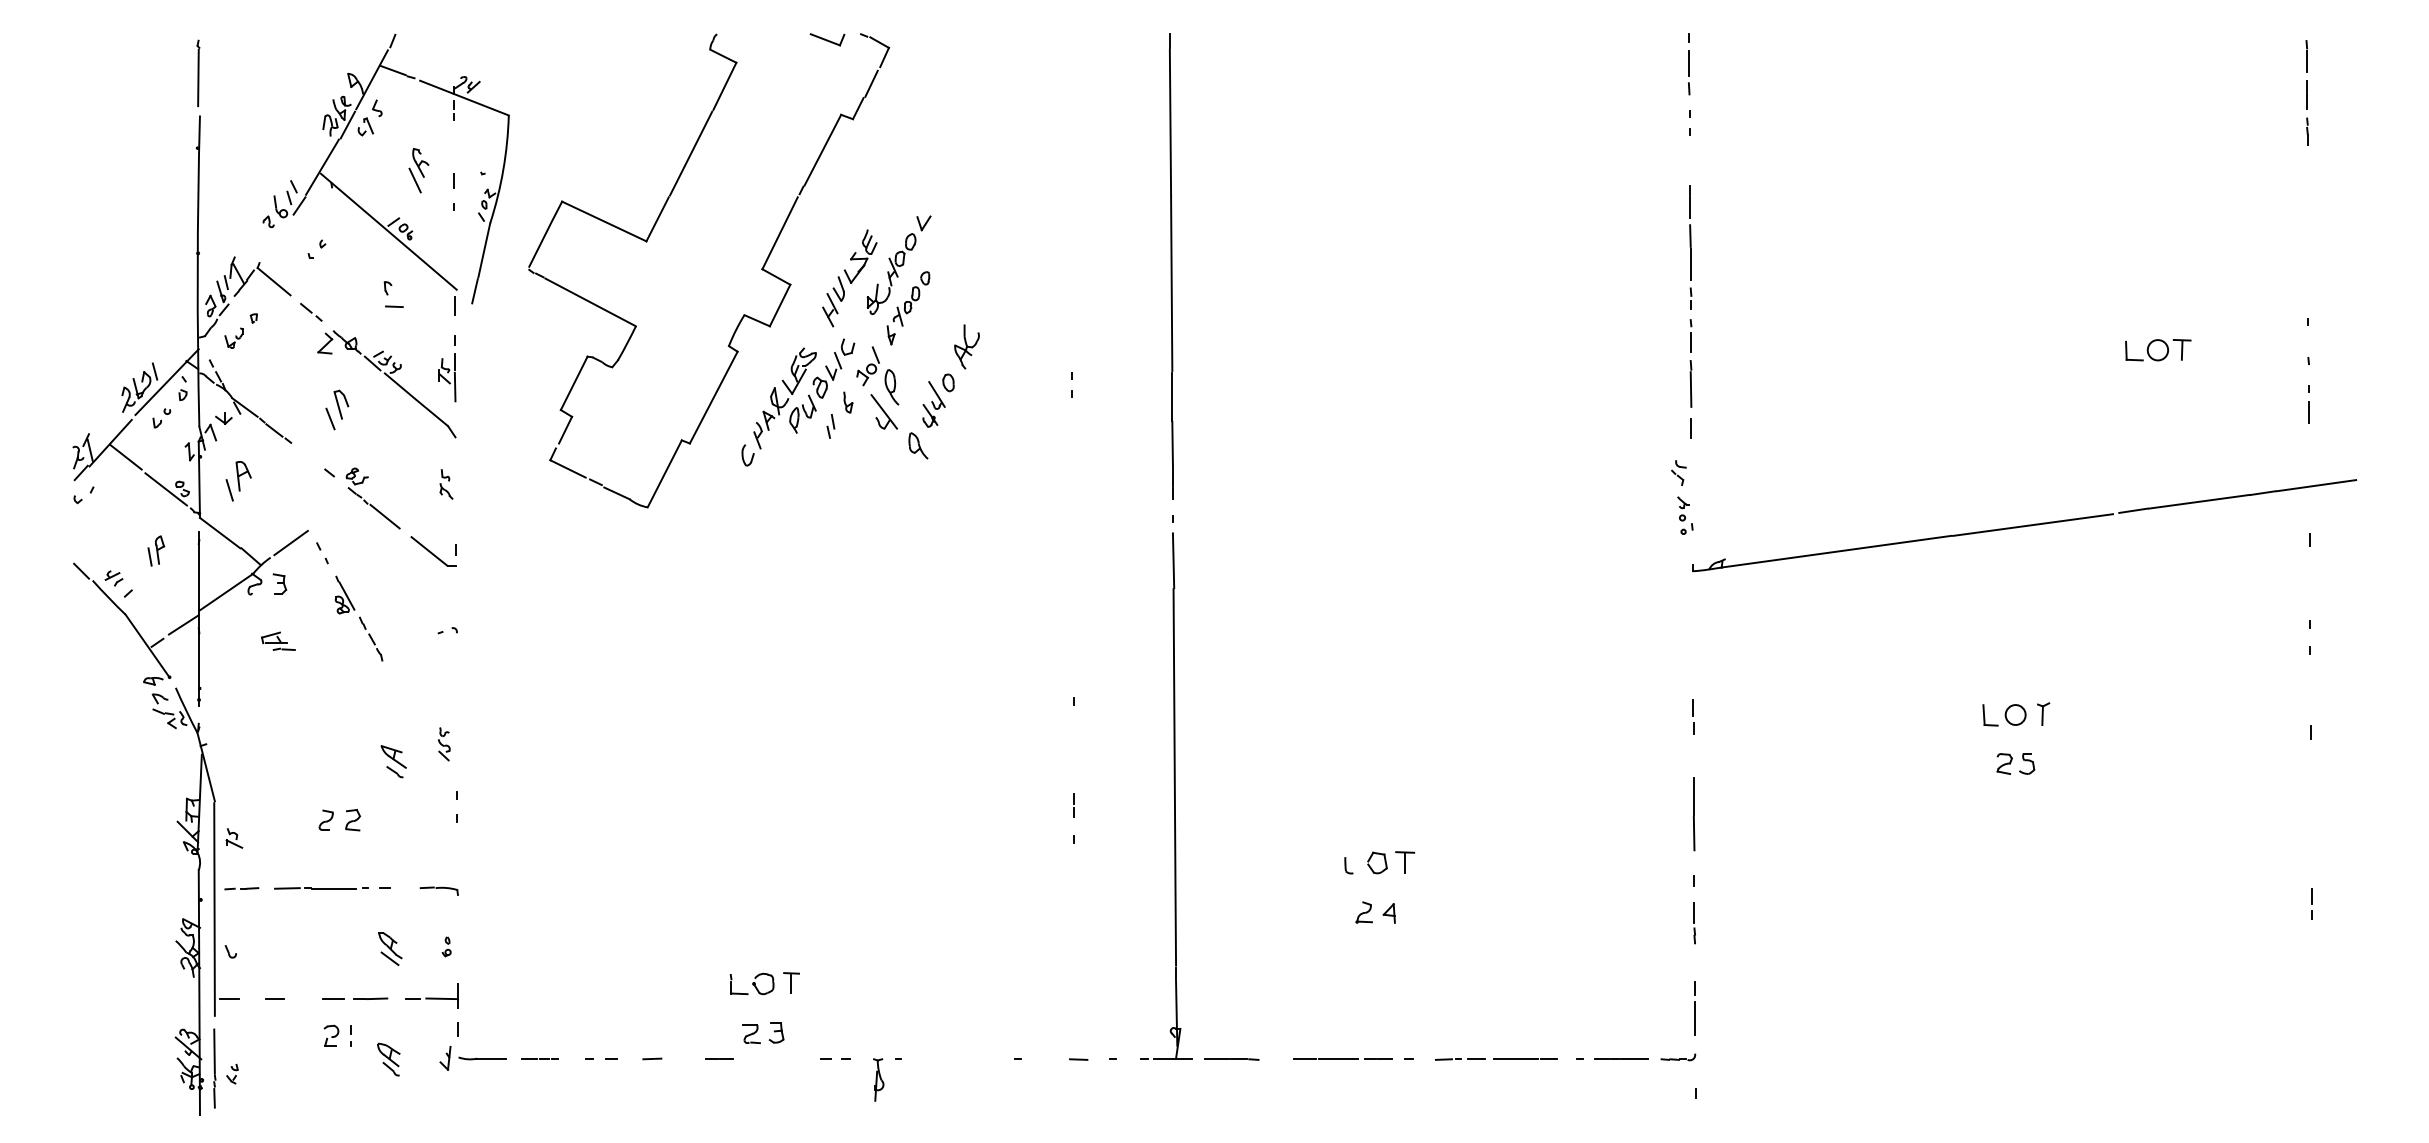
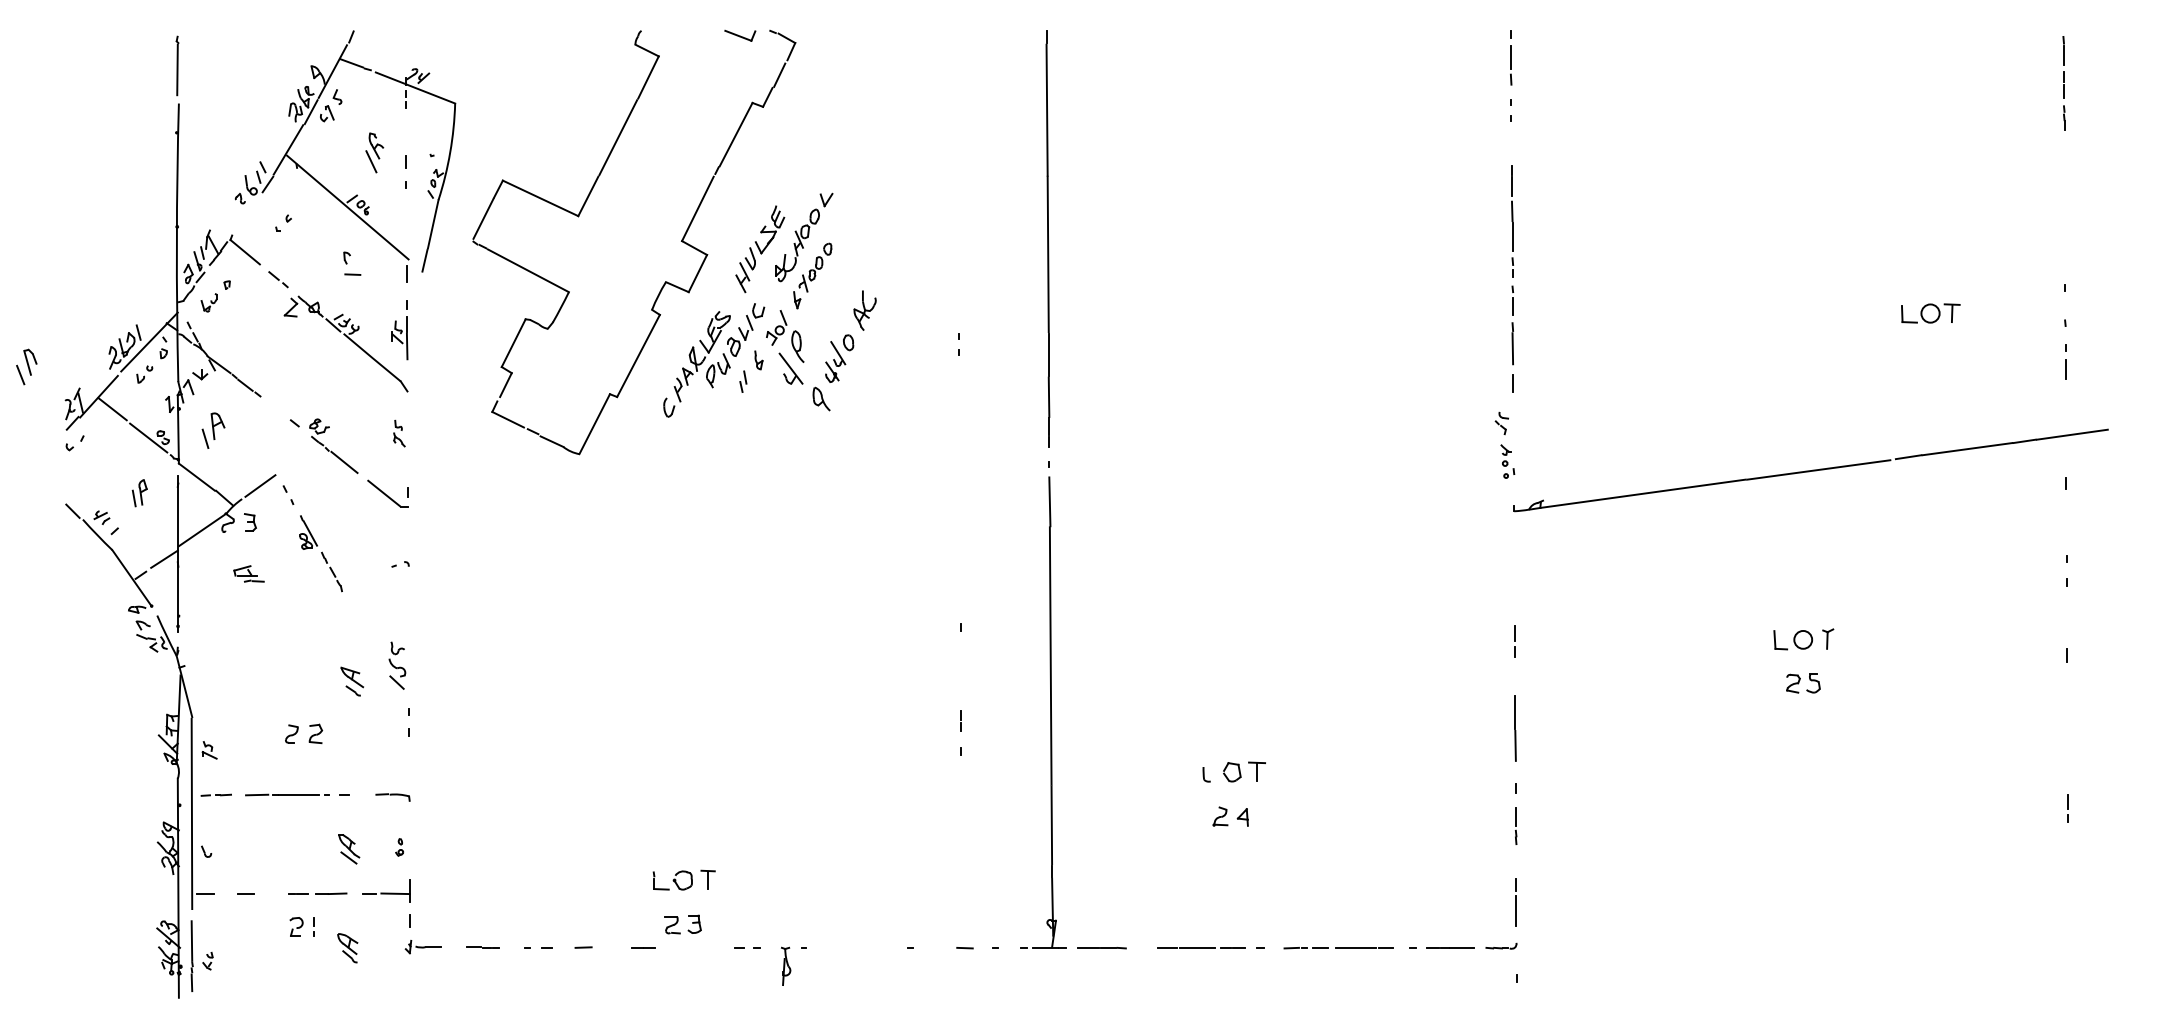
part: (337, 409) -> (26, 366), moved
part: (444, 744) -> (397, 666), size x1.6
part: (473, 1057) -> (423, 946), size x0.6

